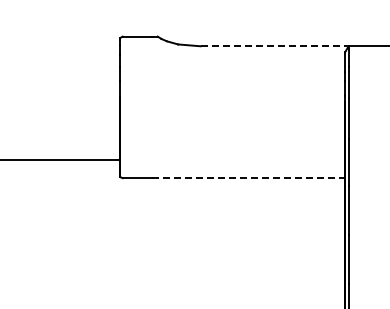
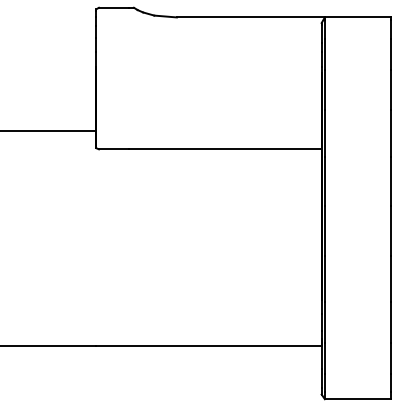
line: (274, 46) -> (250, 17), dashed -> solid
line: (249, 178) -> (225, 149), dashed -> solid

